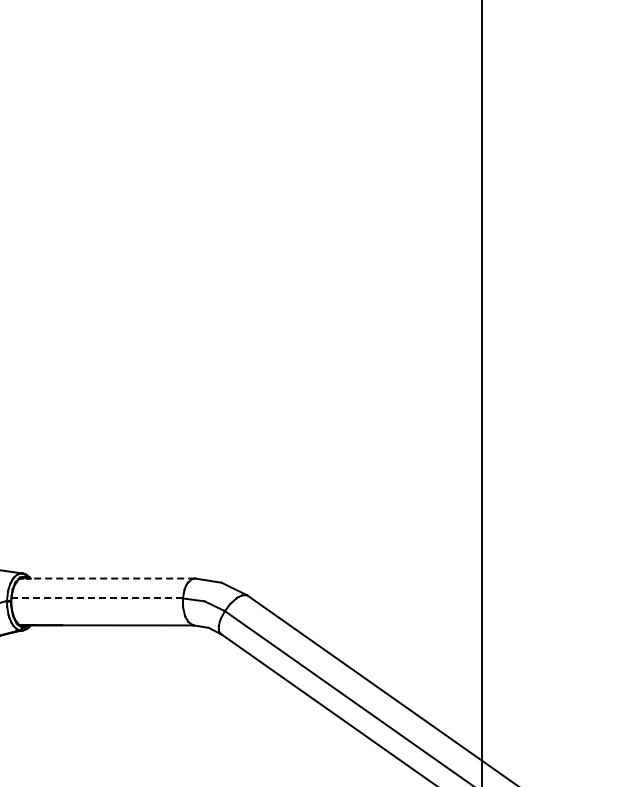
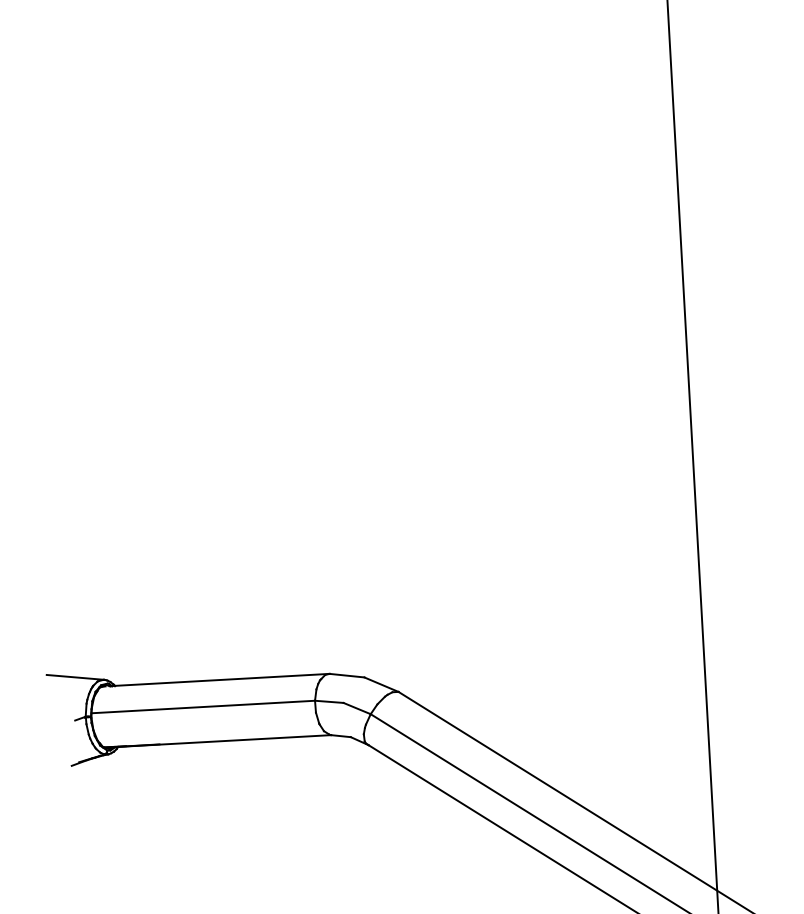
line: (110, 578) -> (219, 680), dashed -> solid
line: (97, 598) -> (203, 707), dashed -> solid

